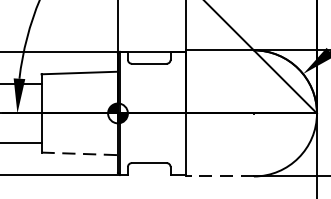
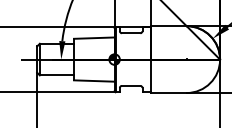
line: (80, 154) -> (94, 81), dashed -> solid
line: (219, 177) -> (168, 93), dashed -> solid

